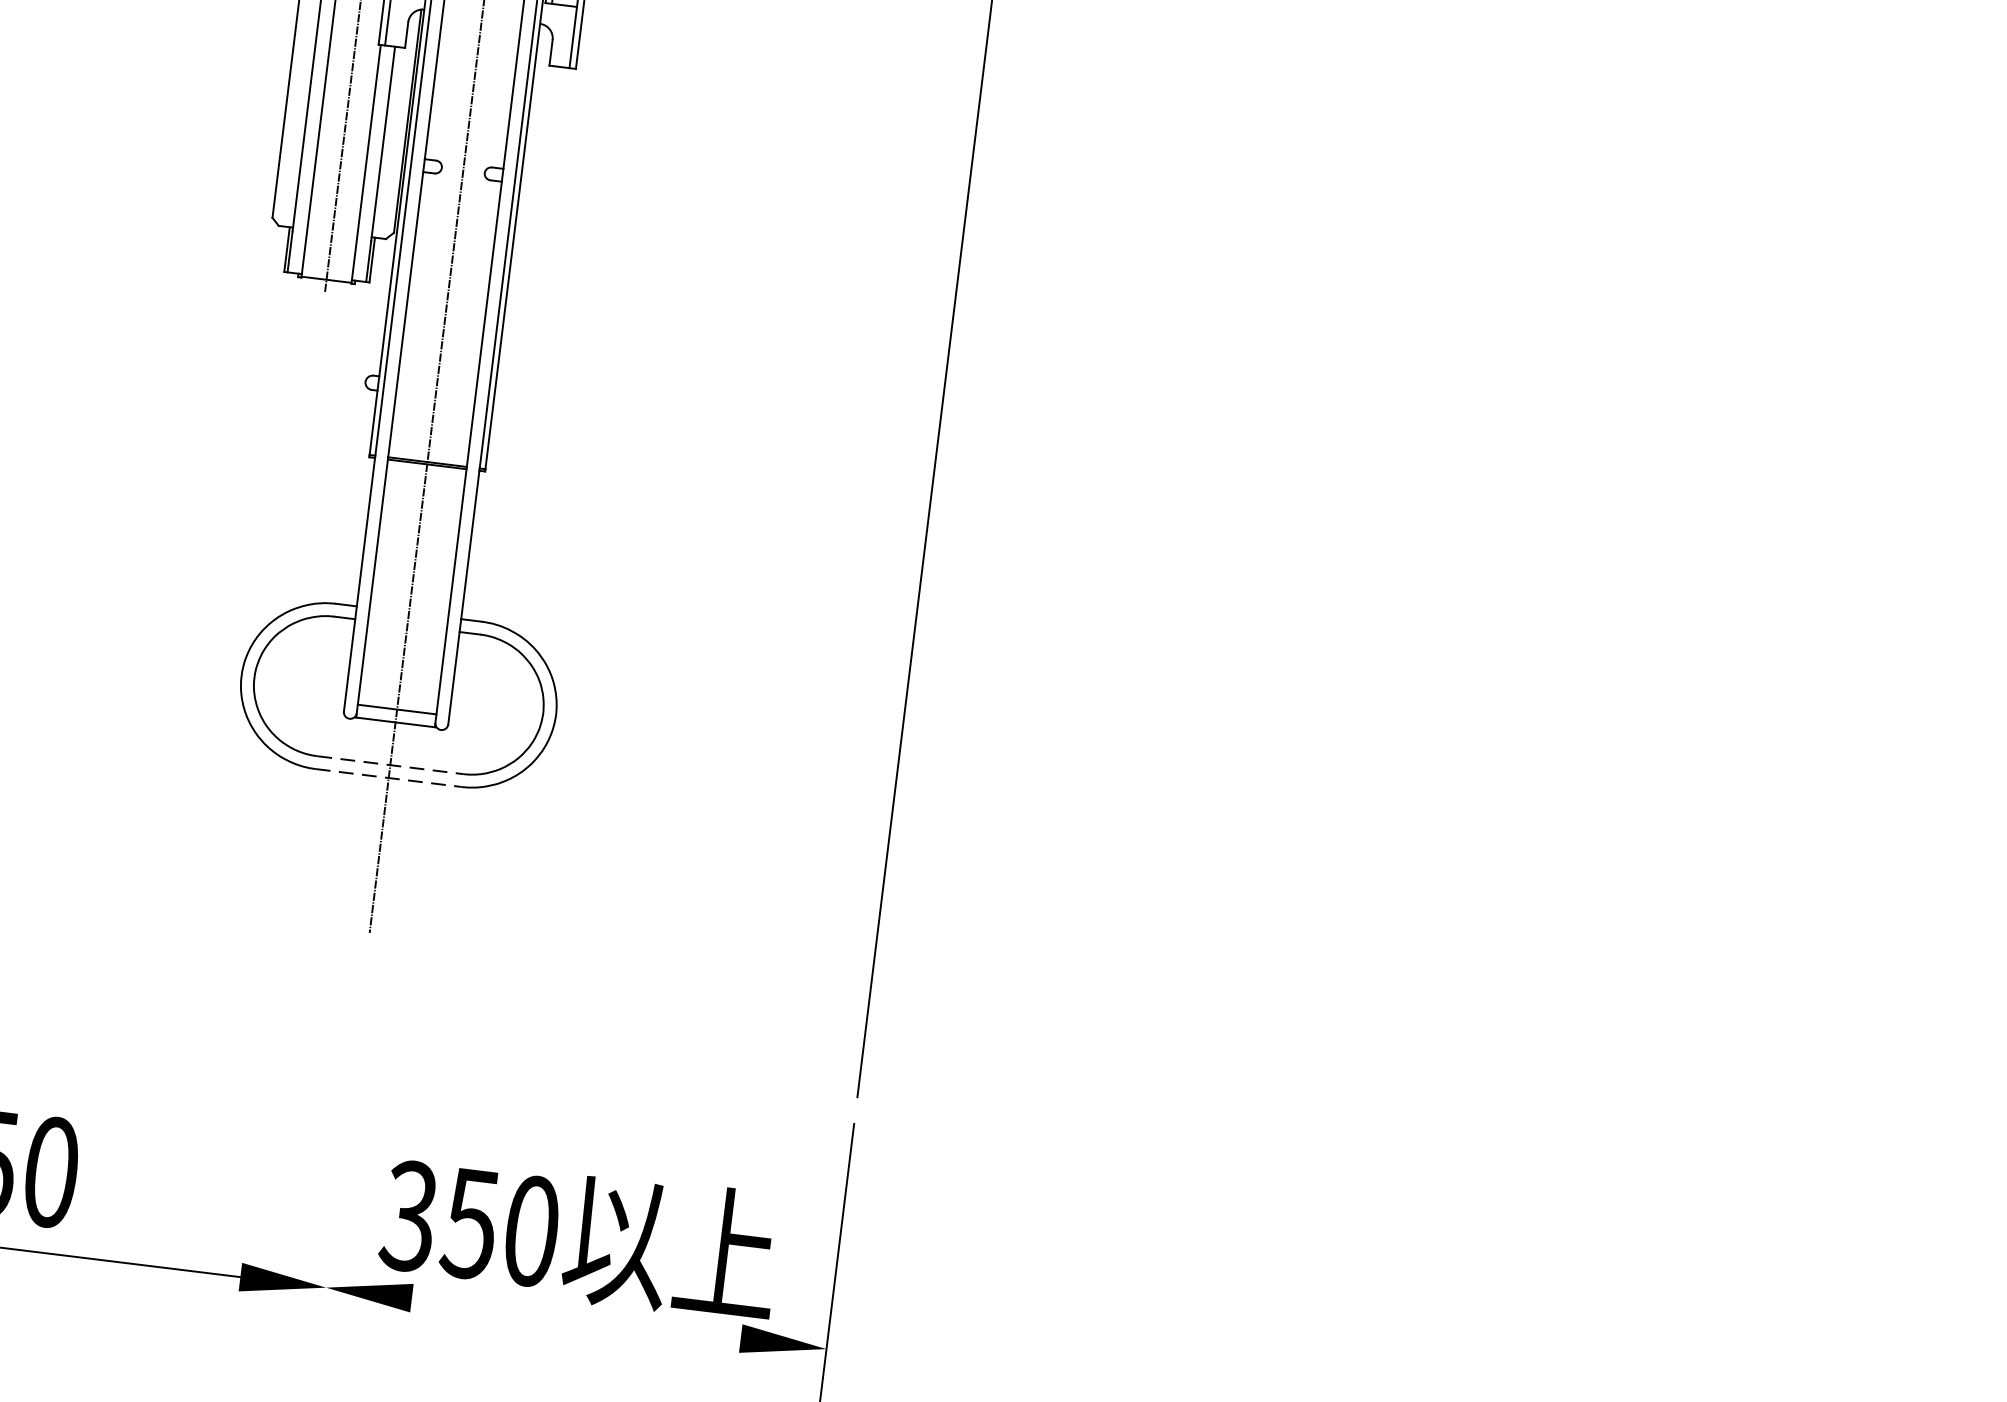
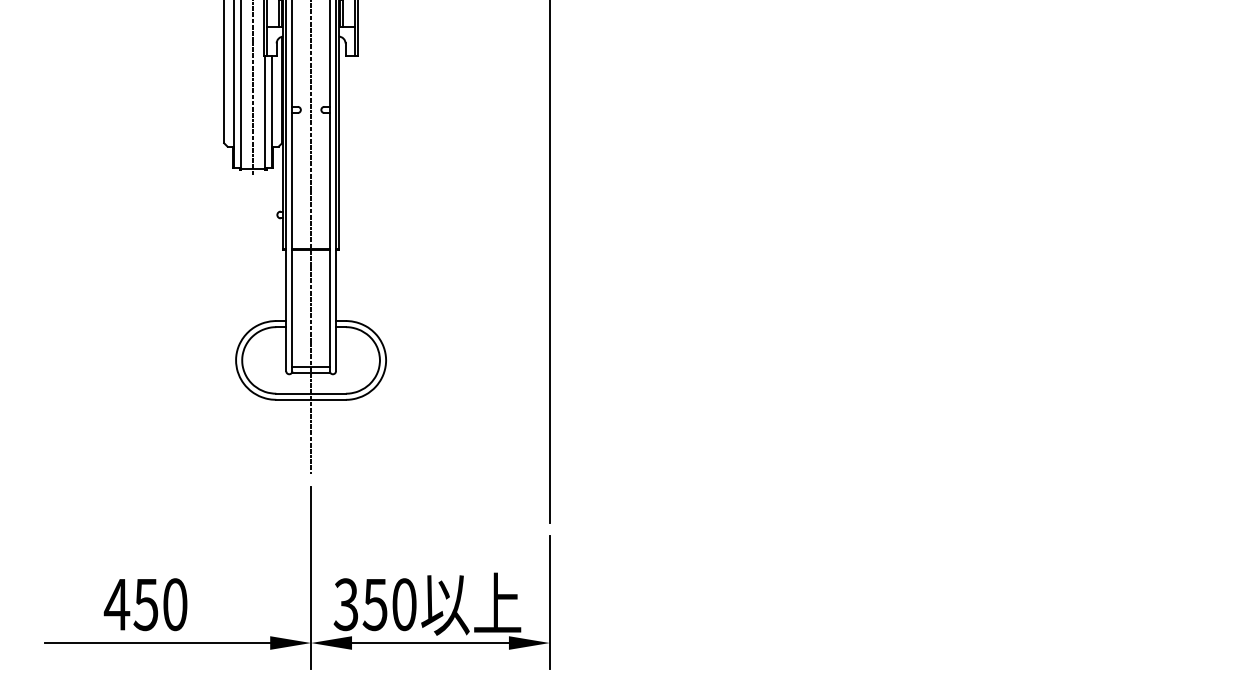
line: (391, 764) -> (311, 393), dashed -> solid
line: (389, 777) -> (311, 399), dashed -> solid
line: (343, 1150) -> (311, 577), added
line: (576, 1319) -> (430, 643), added

